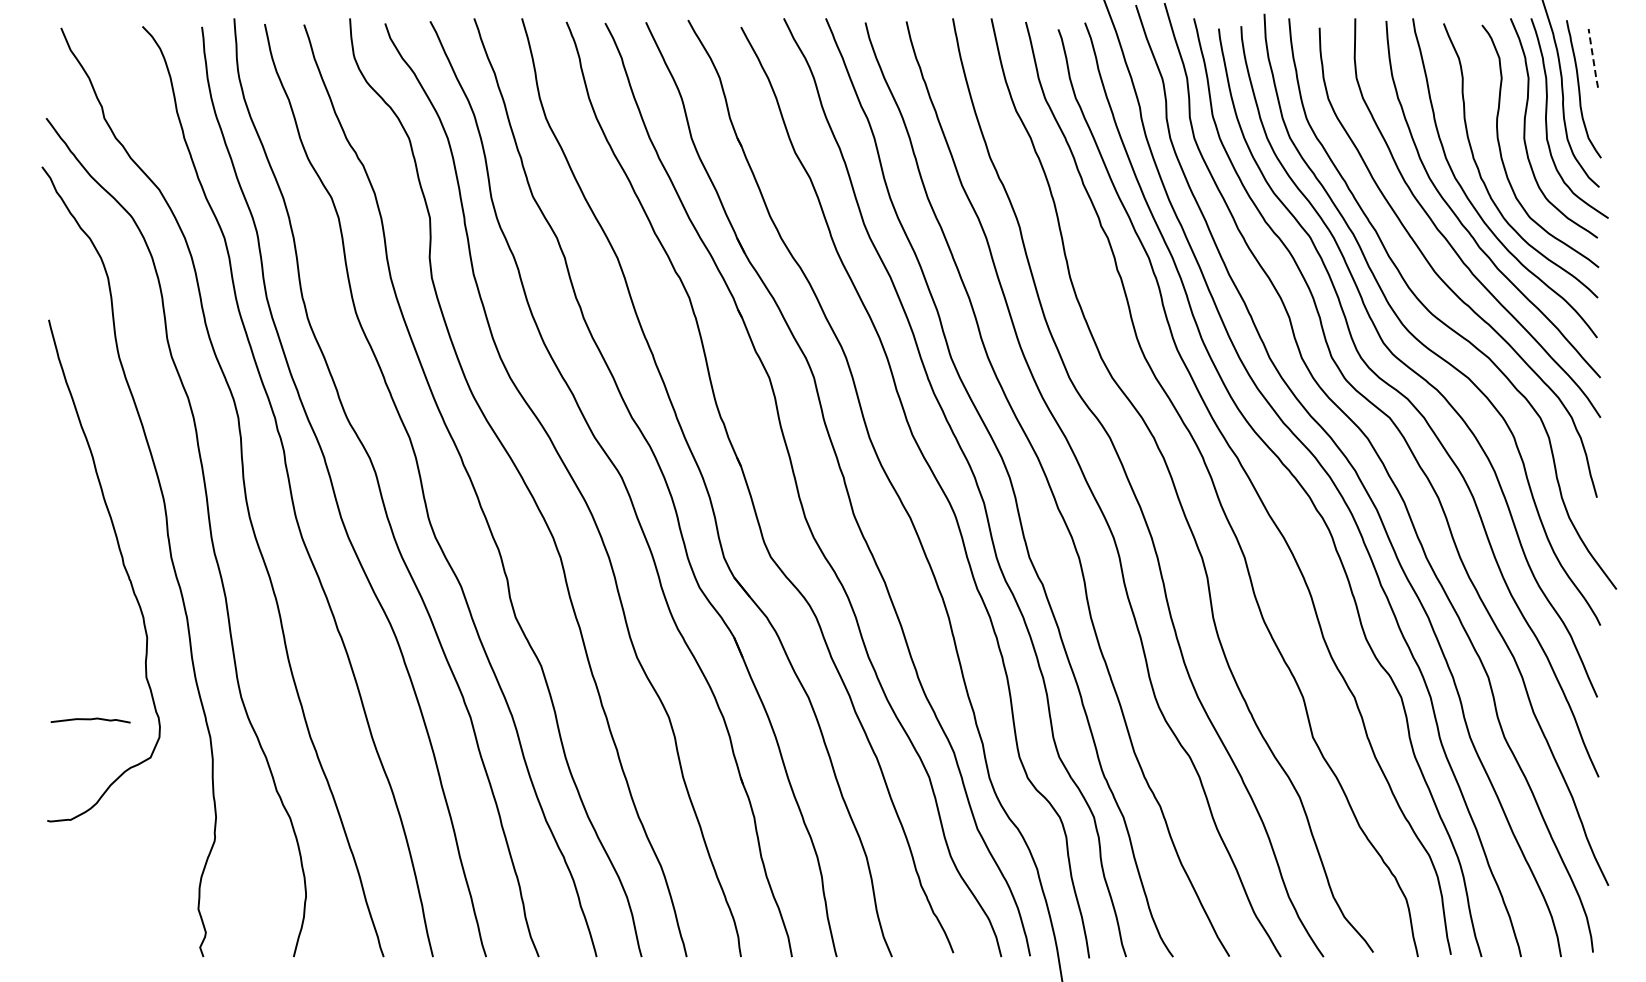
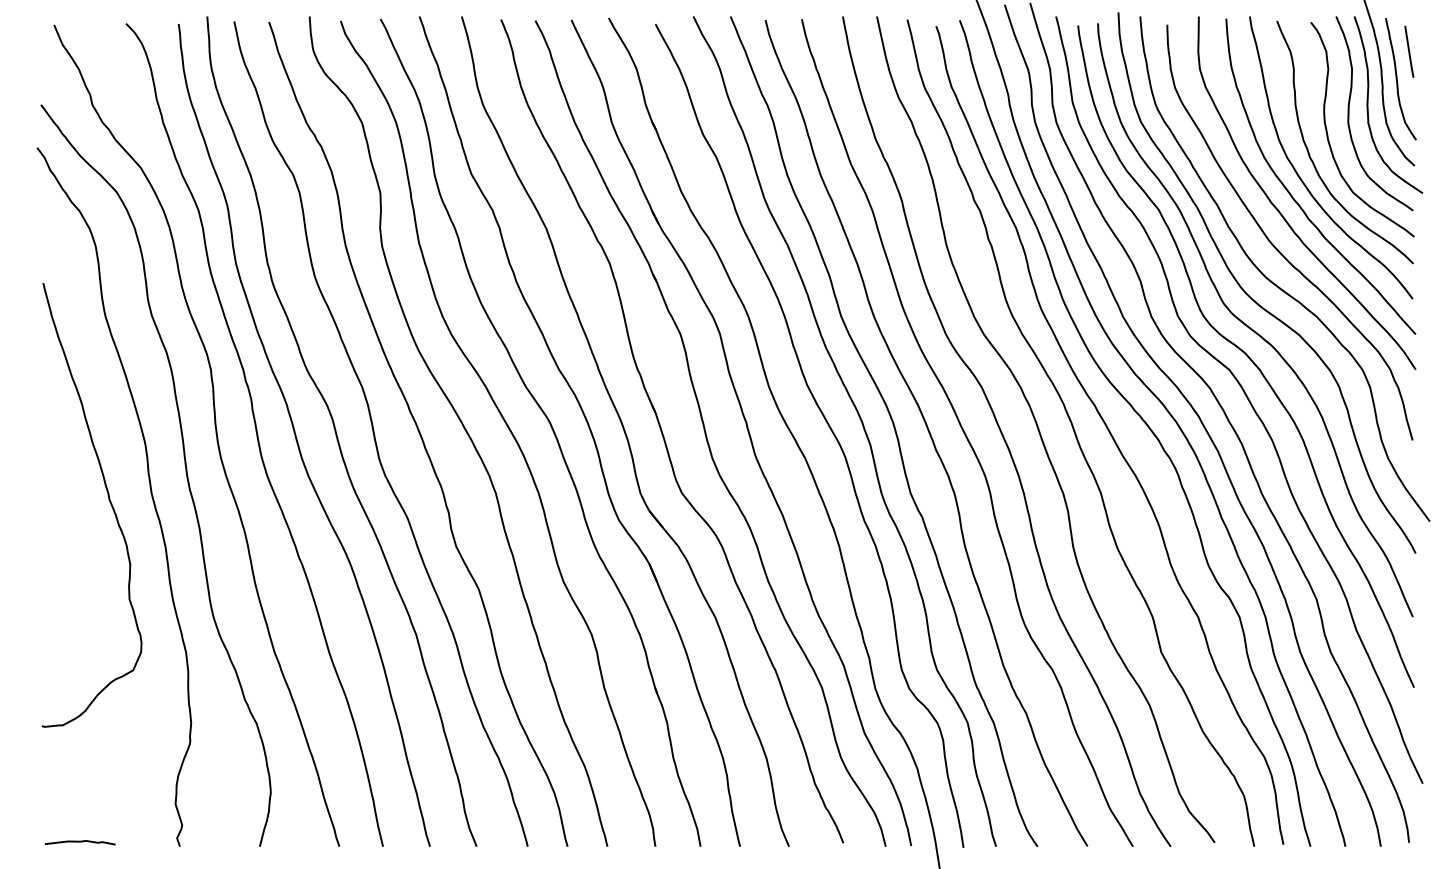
line: (1593, 57) -> (1409, 51), dashed -> solid
curve: (90, 720) -> (80, 842), moved

